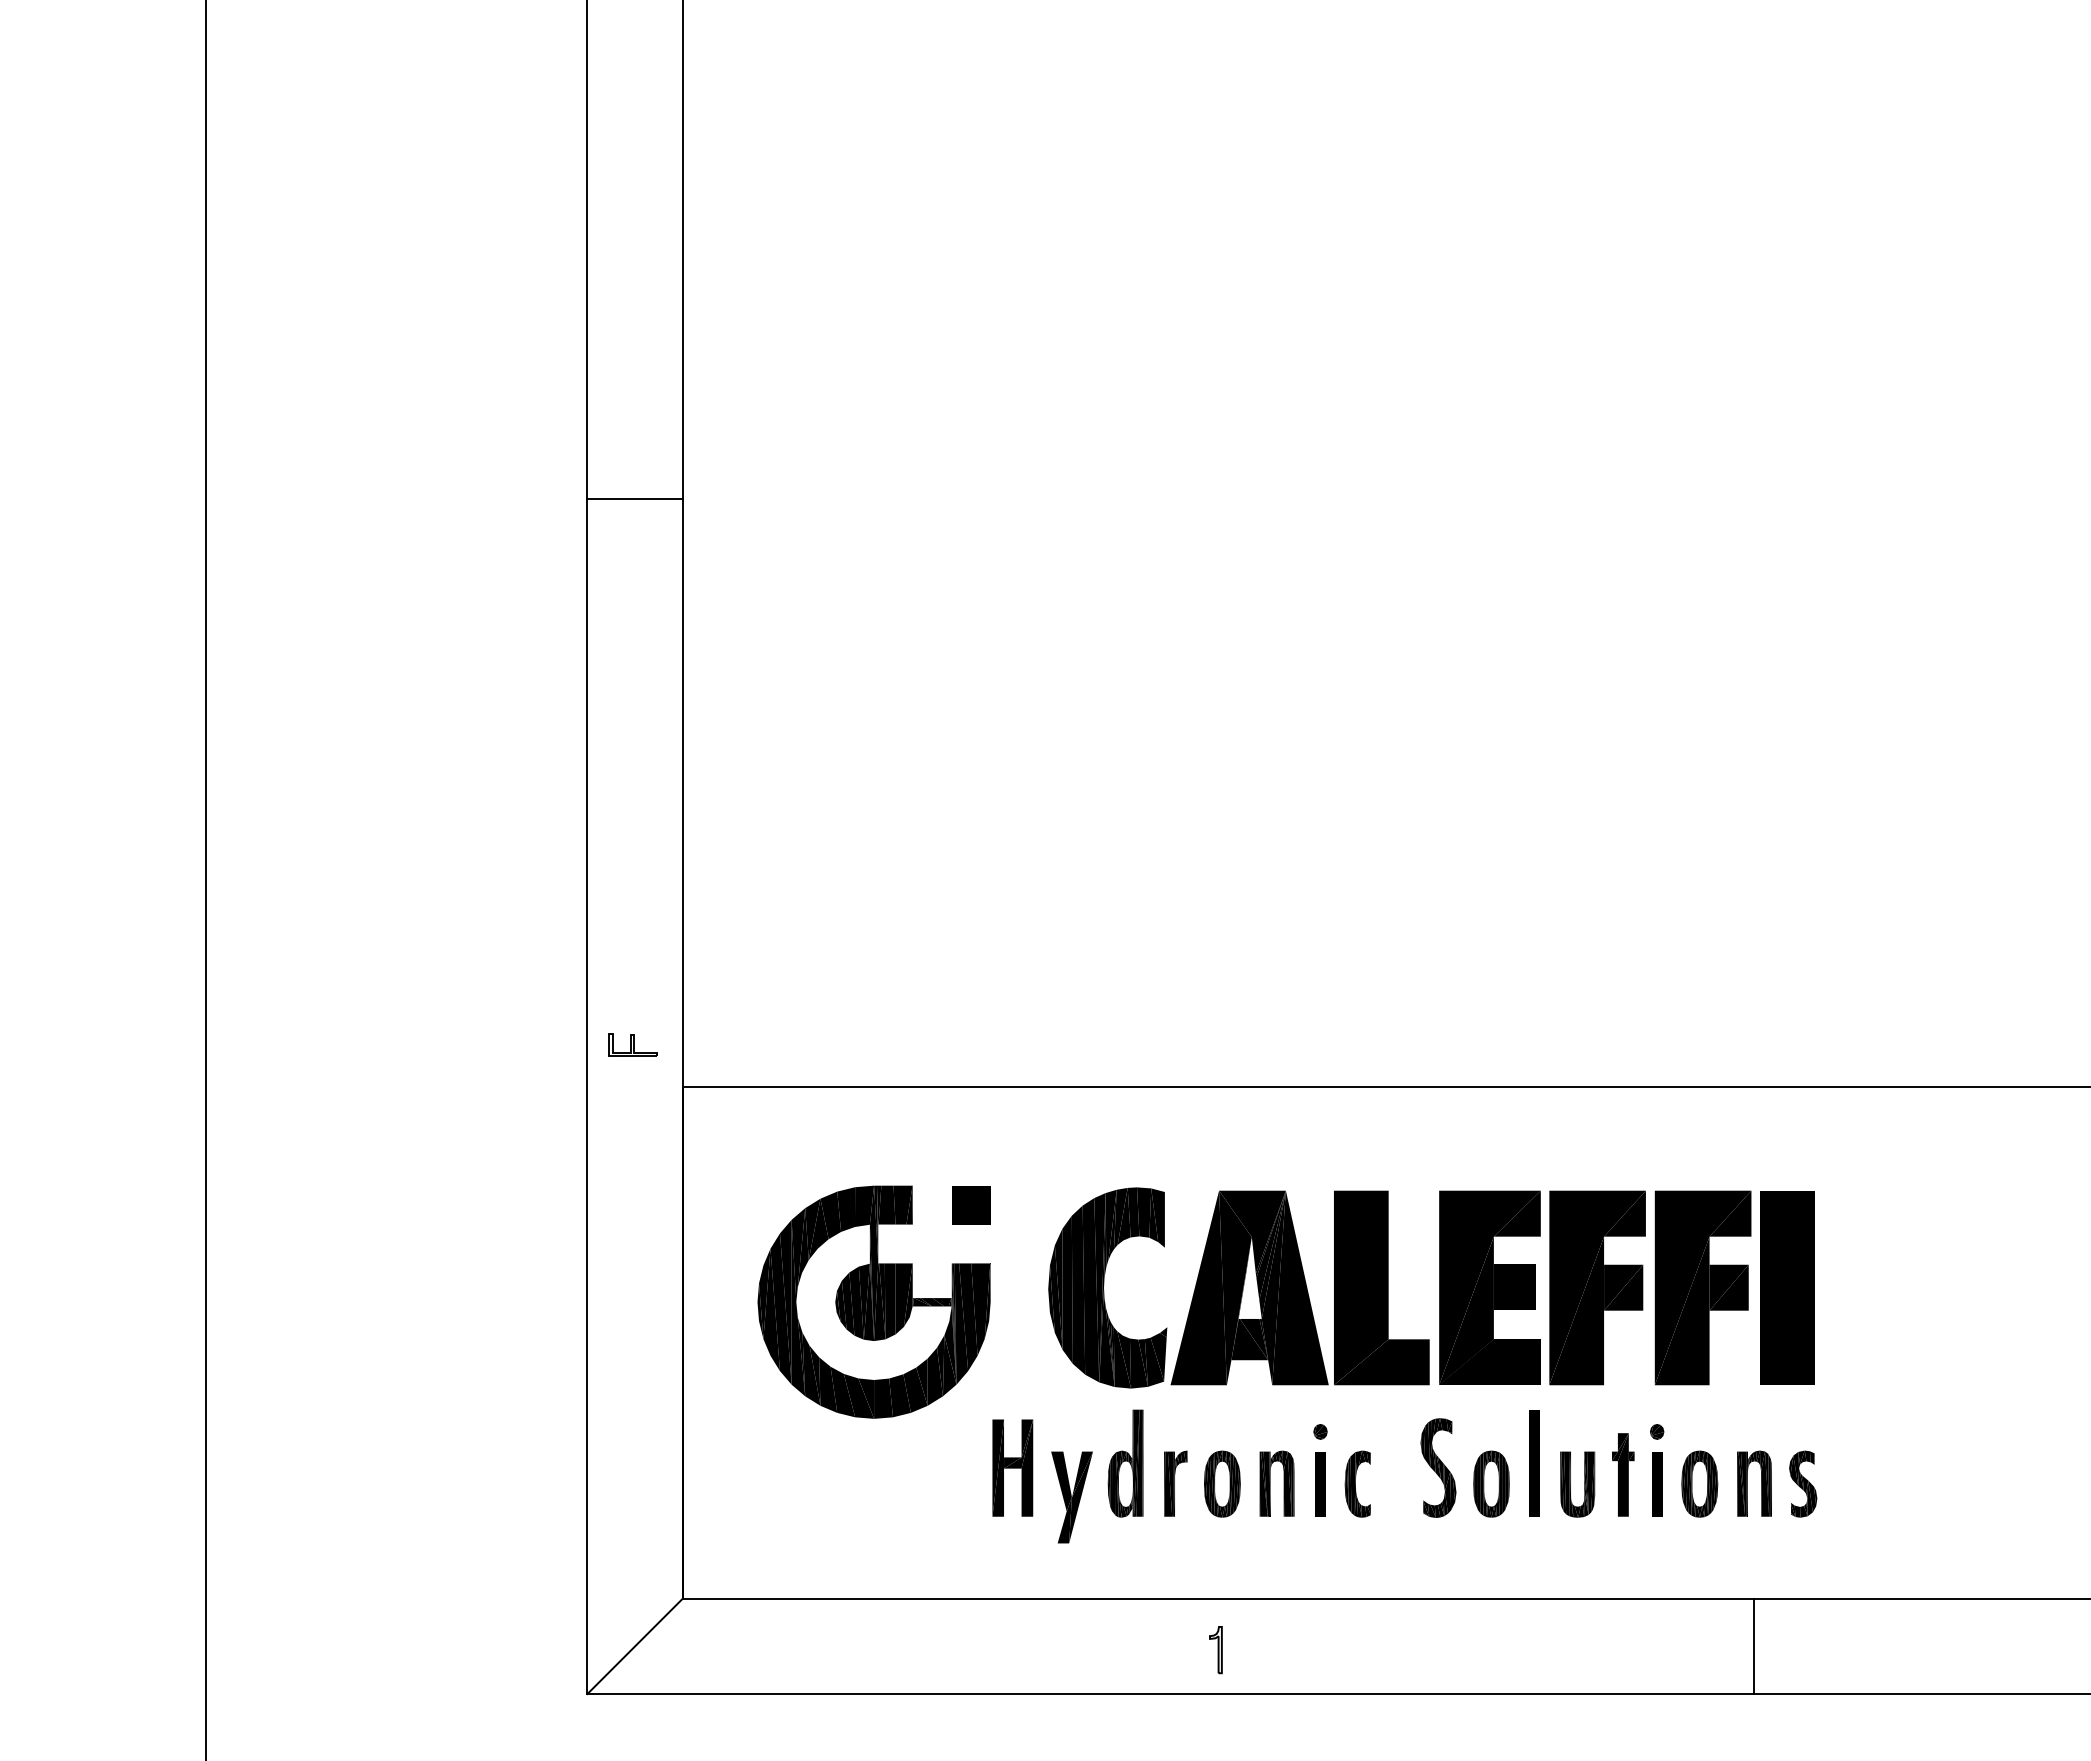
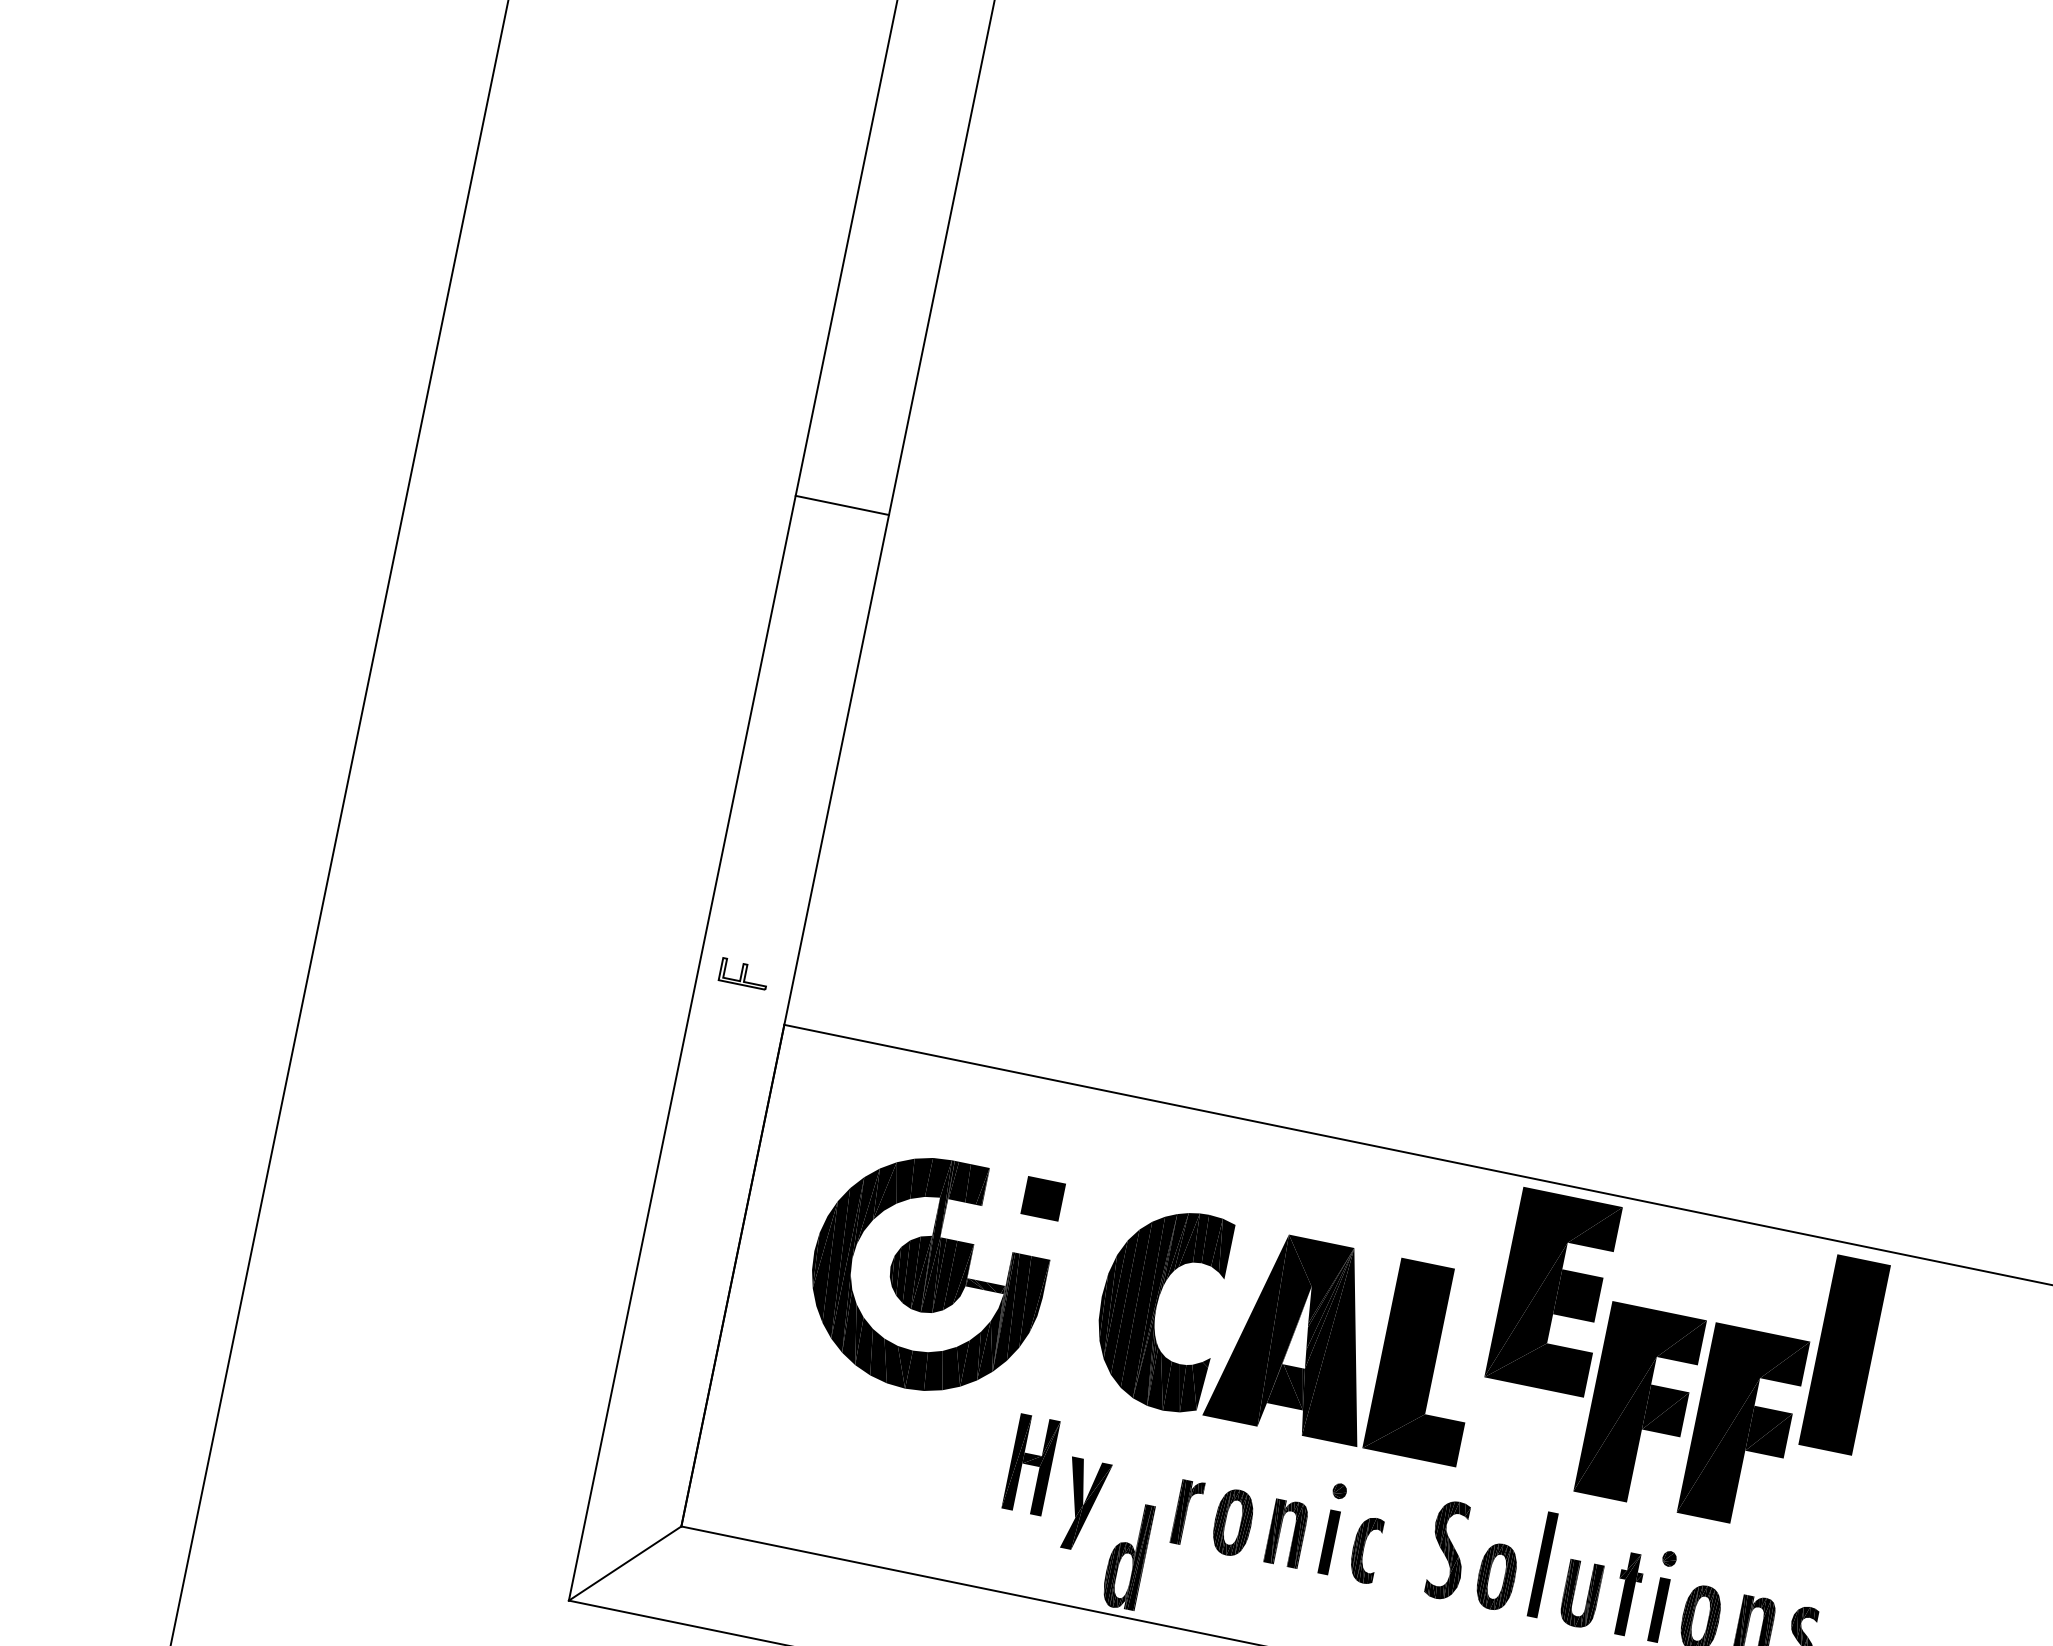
line: (634, 499) -> (841, 505), moved
part: (1489, 1287) -> (1553, 1291), moved
part: (1787, 1287) -> (1844, 1354), moved
part: (1125, 1463) -> (1127, 1555), moved

